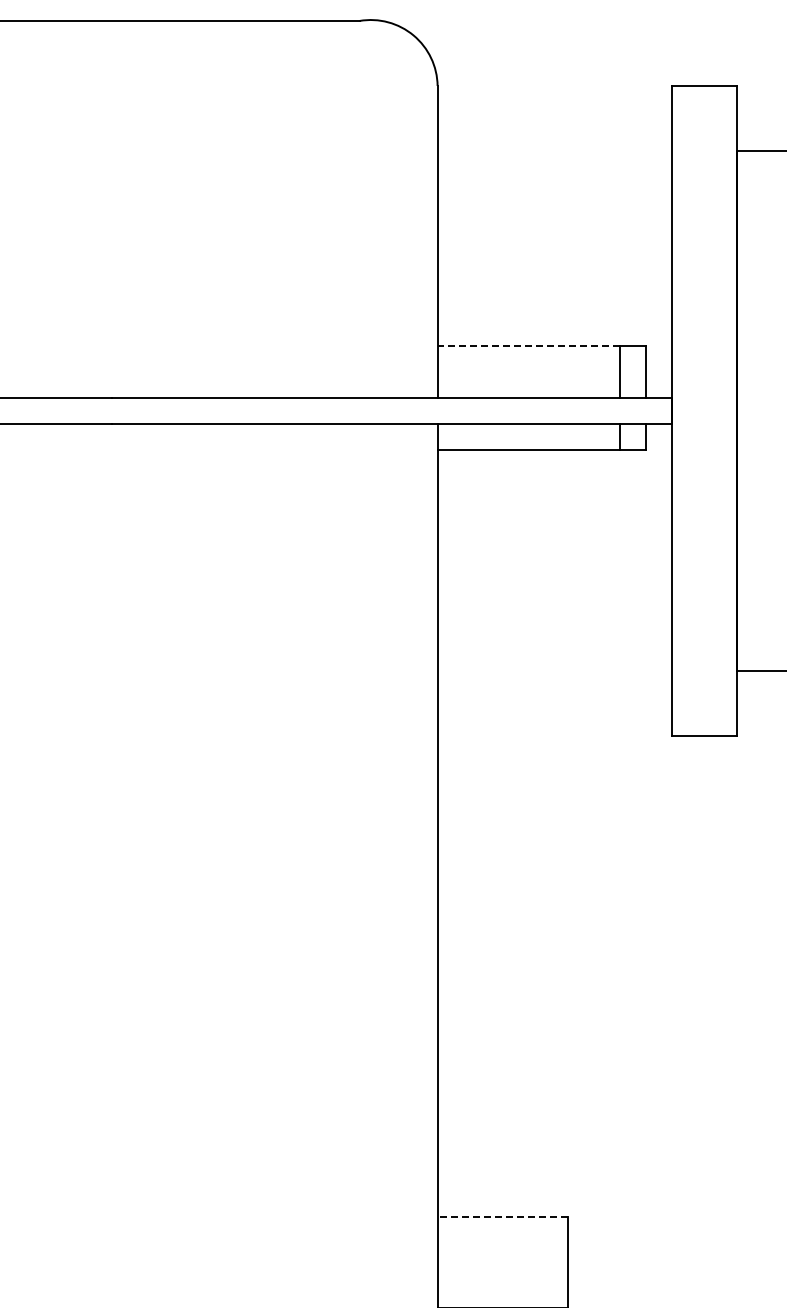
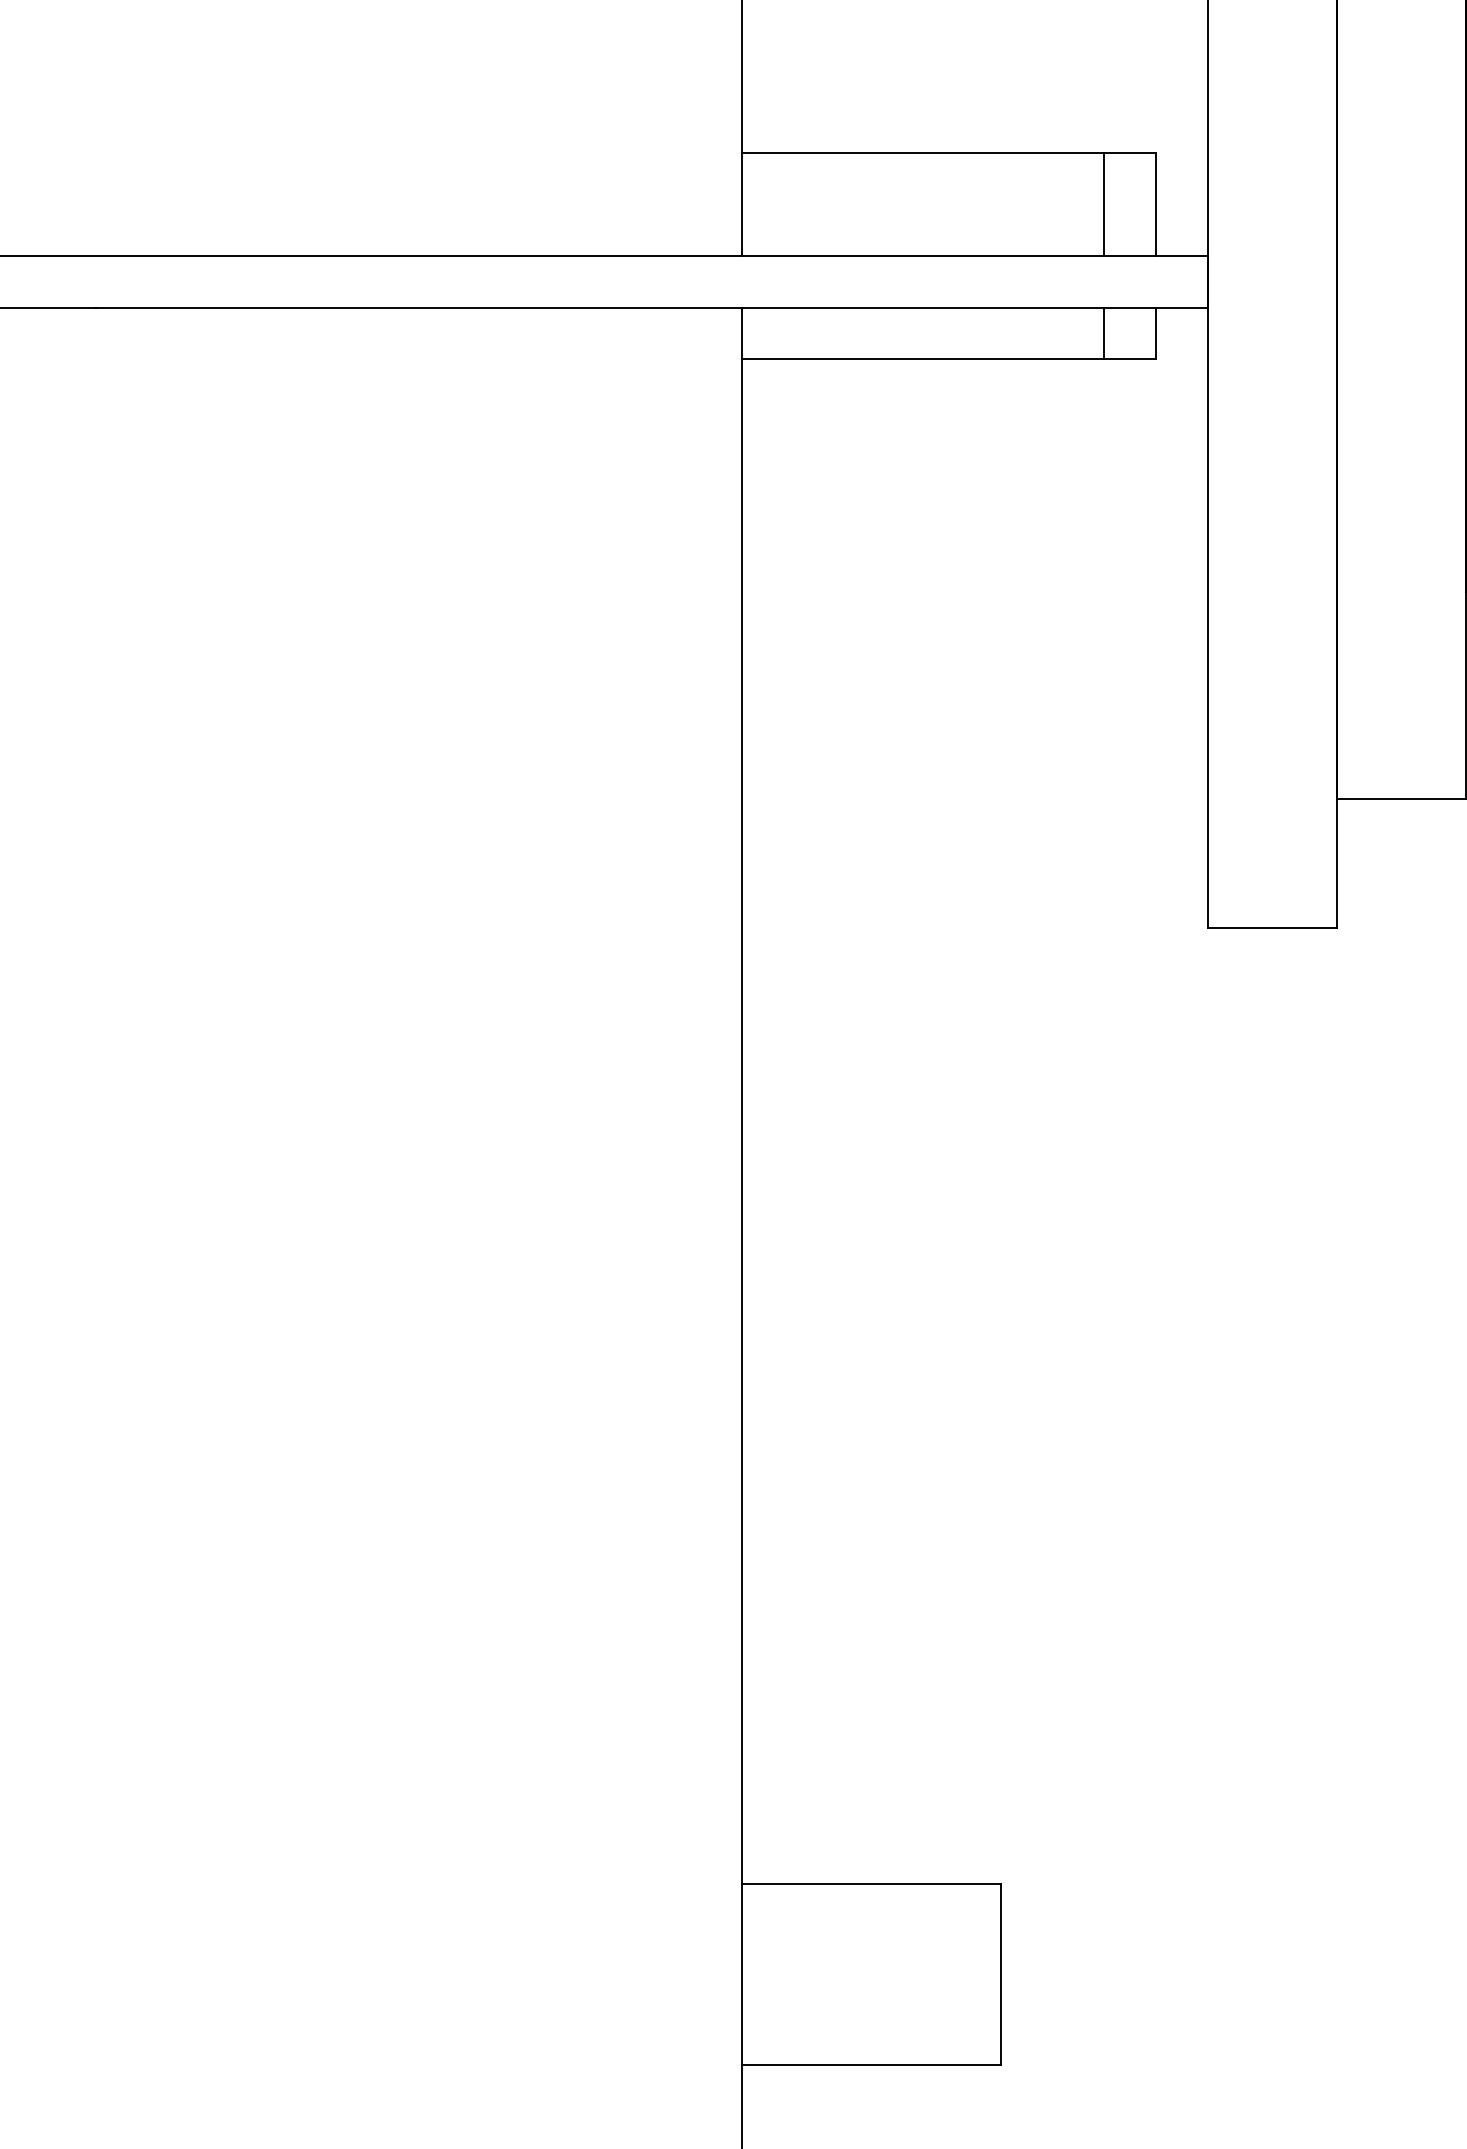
line: (528, 346) -> (922, 153), dashed -> solid
line: (502, 1217) -> (871, 1884), dashed -> solid

